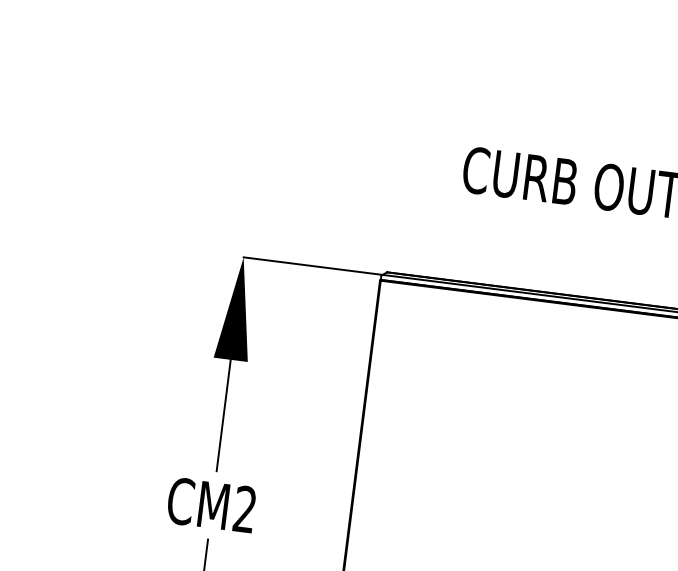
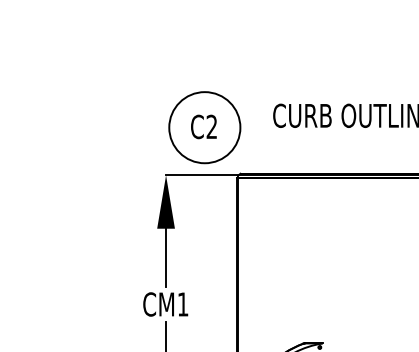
part: (329, 174) -> (204, 127), added
text: (243, 509) -> (182, 304), CM2 -> CM1

